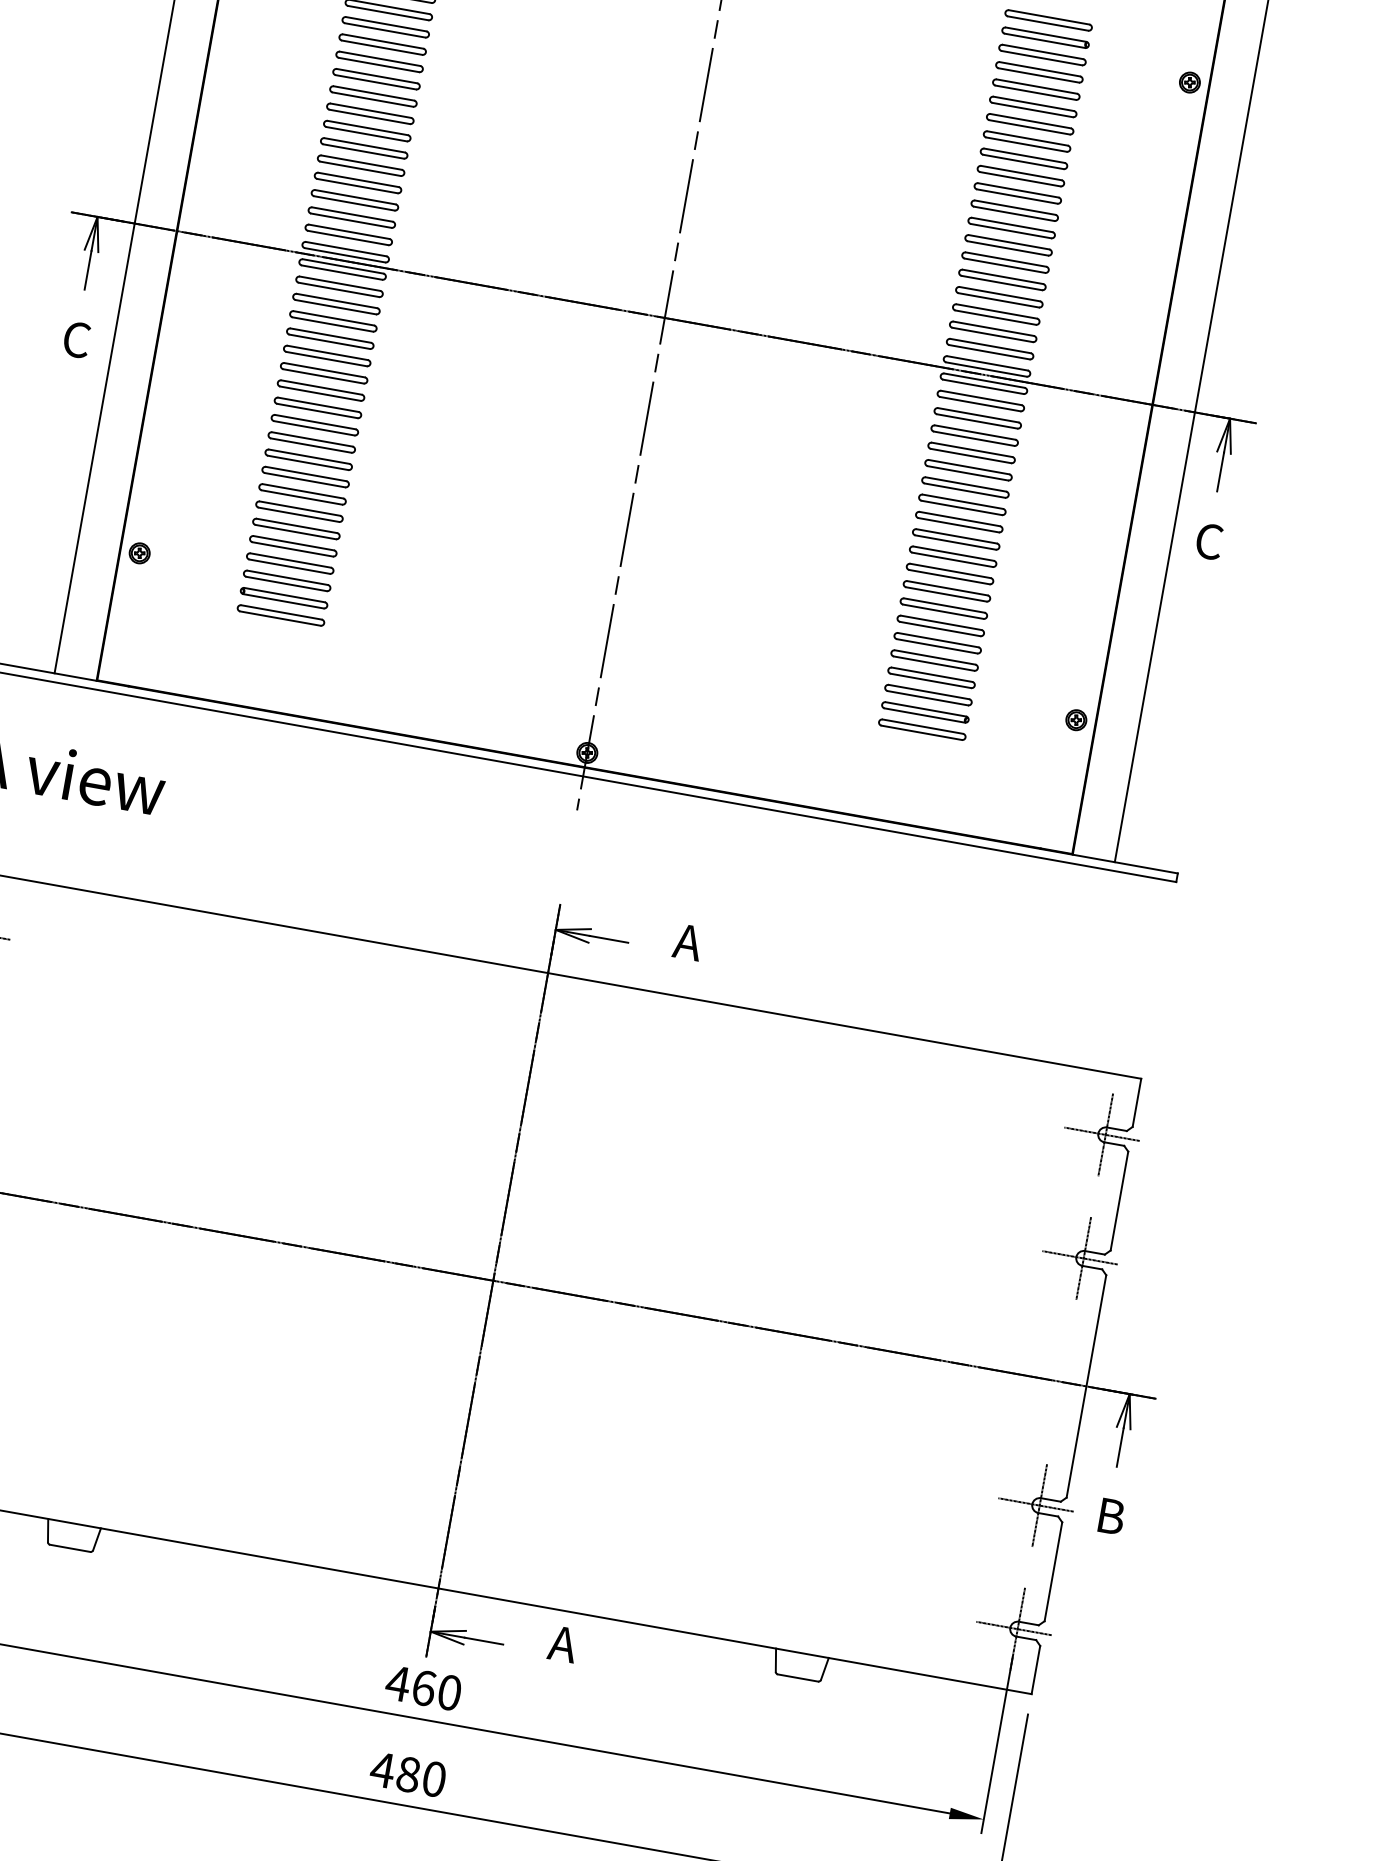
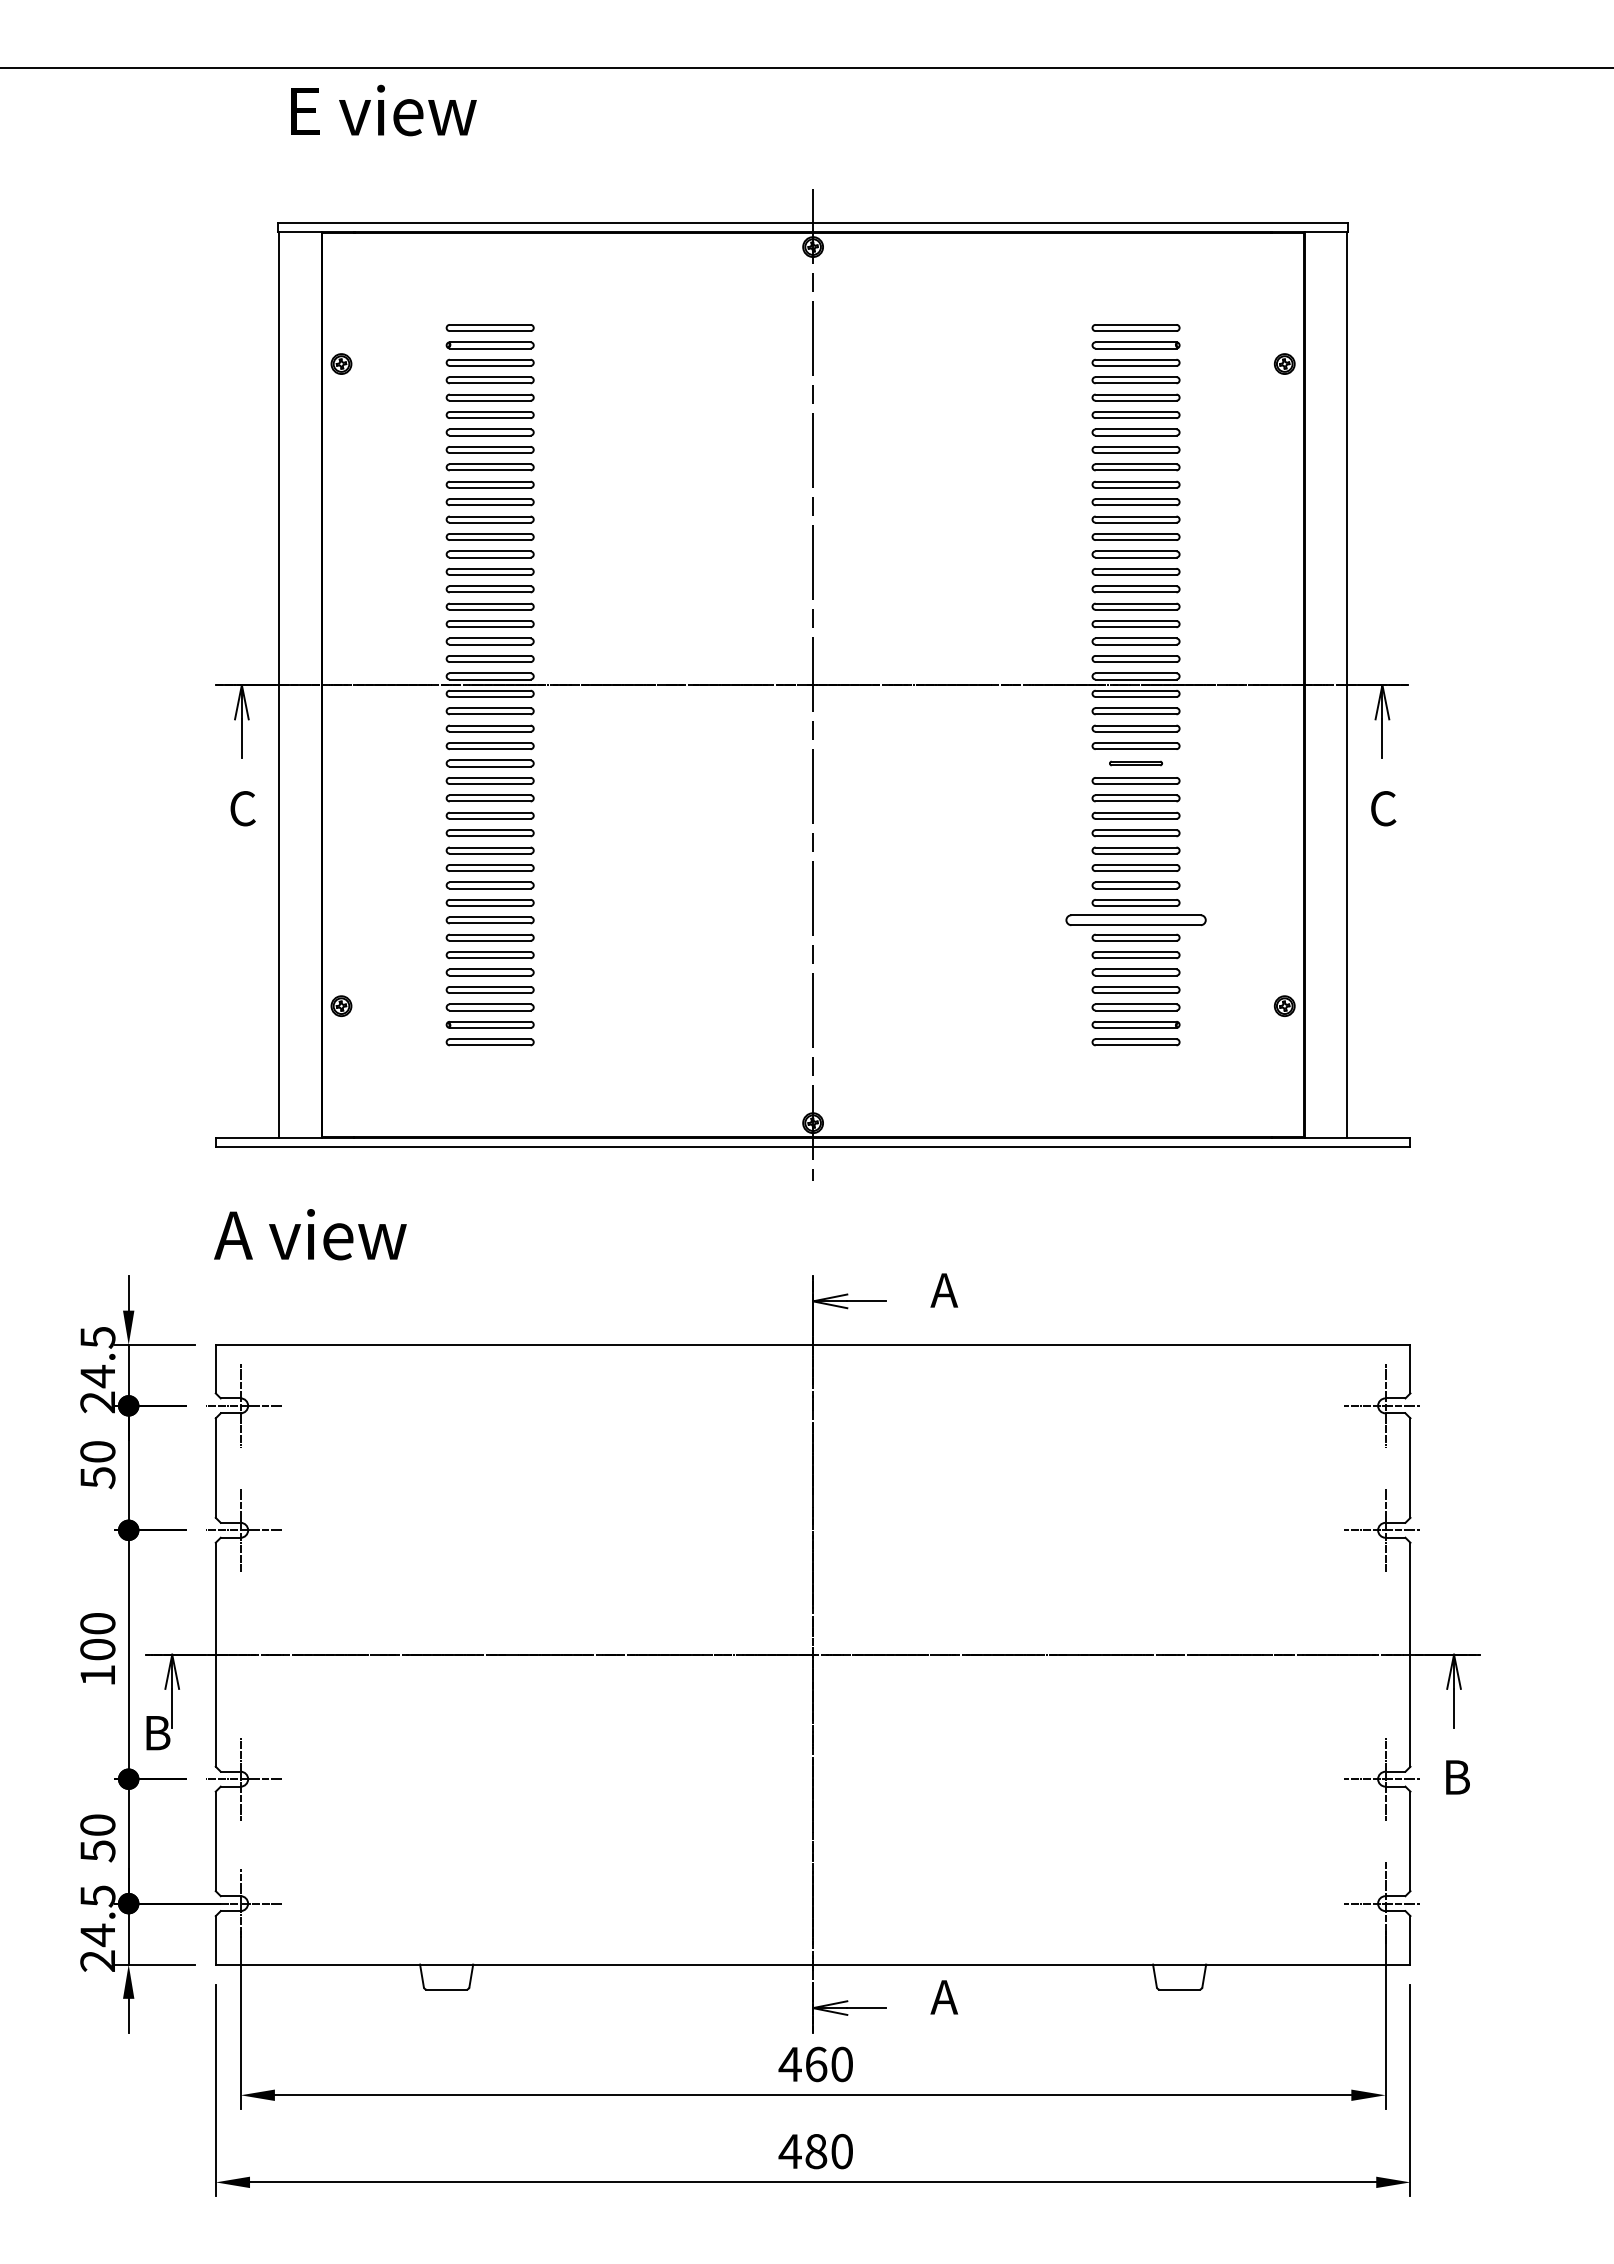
part: (971, 452) -> (1135, 763), size x0.6
part: (943, 608) -> (1135, 920), size x1.6

